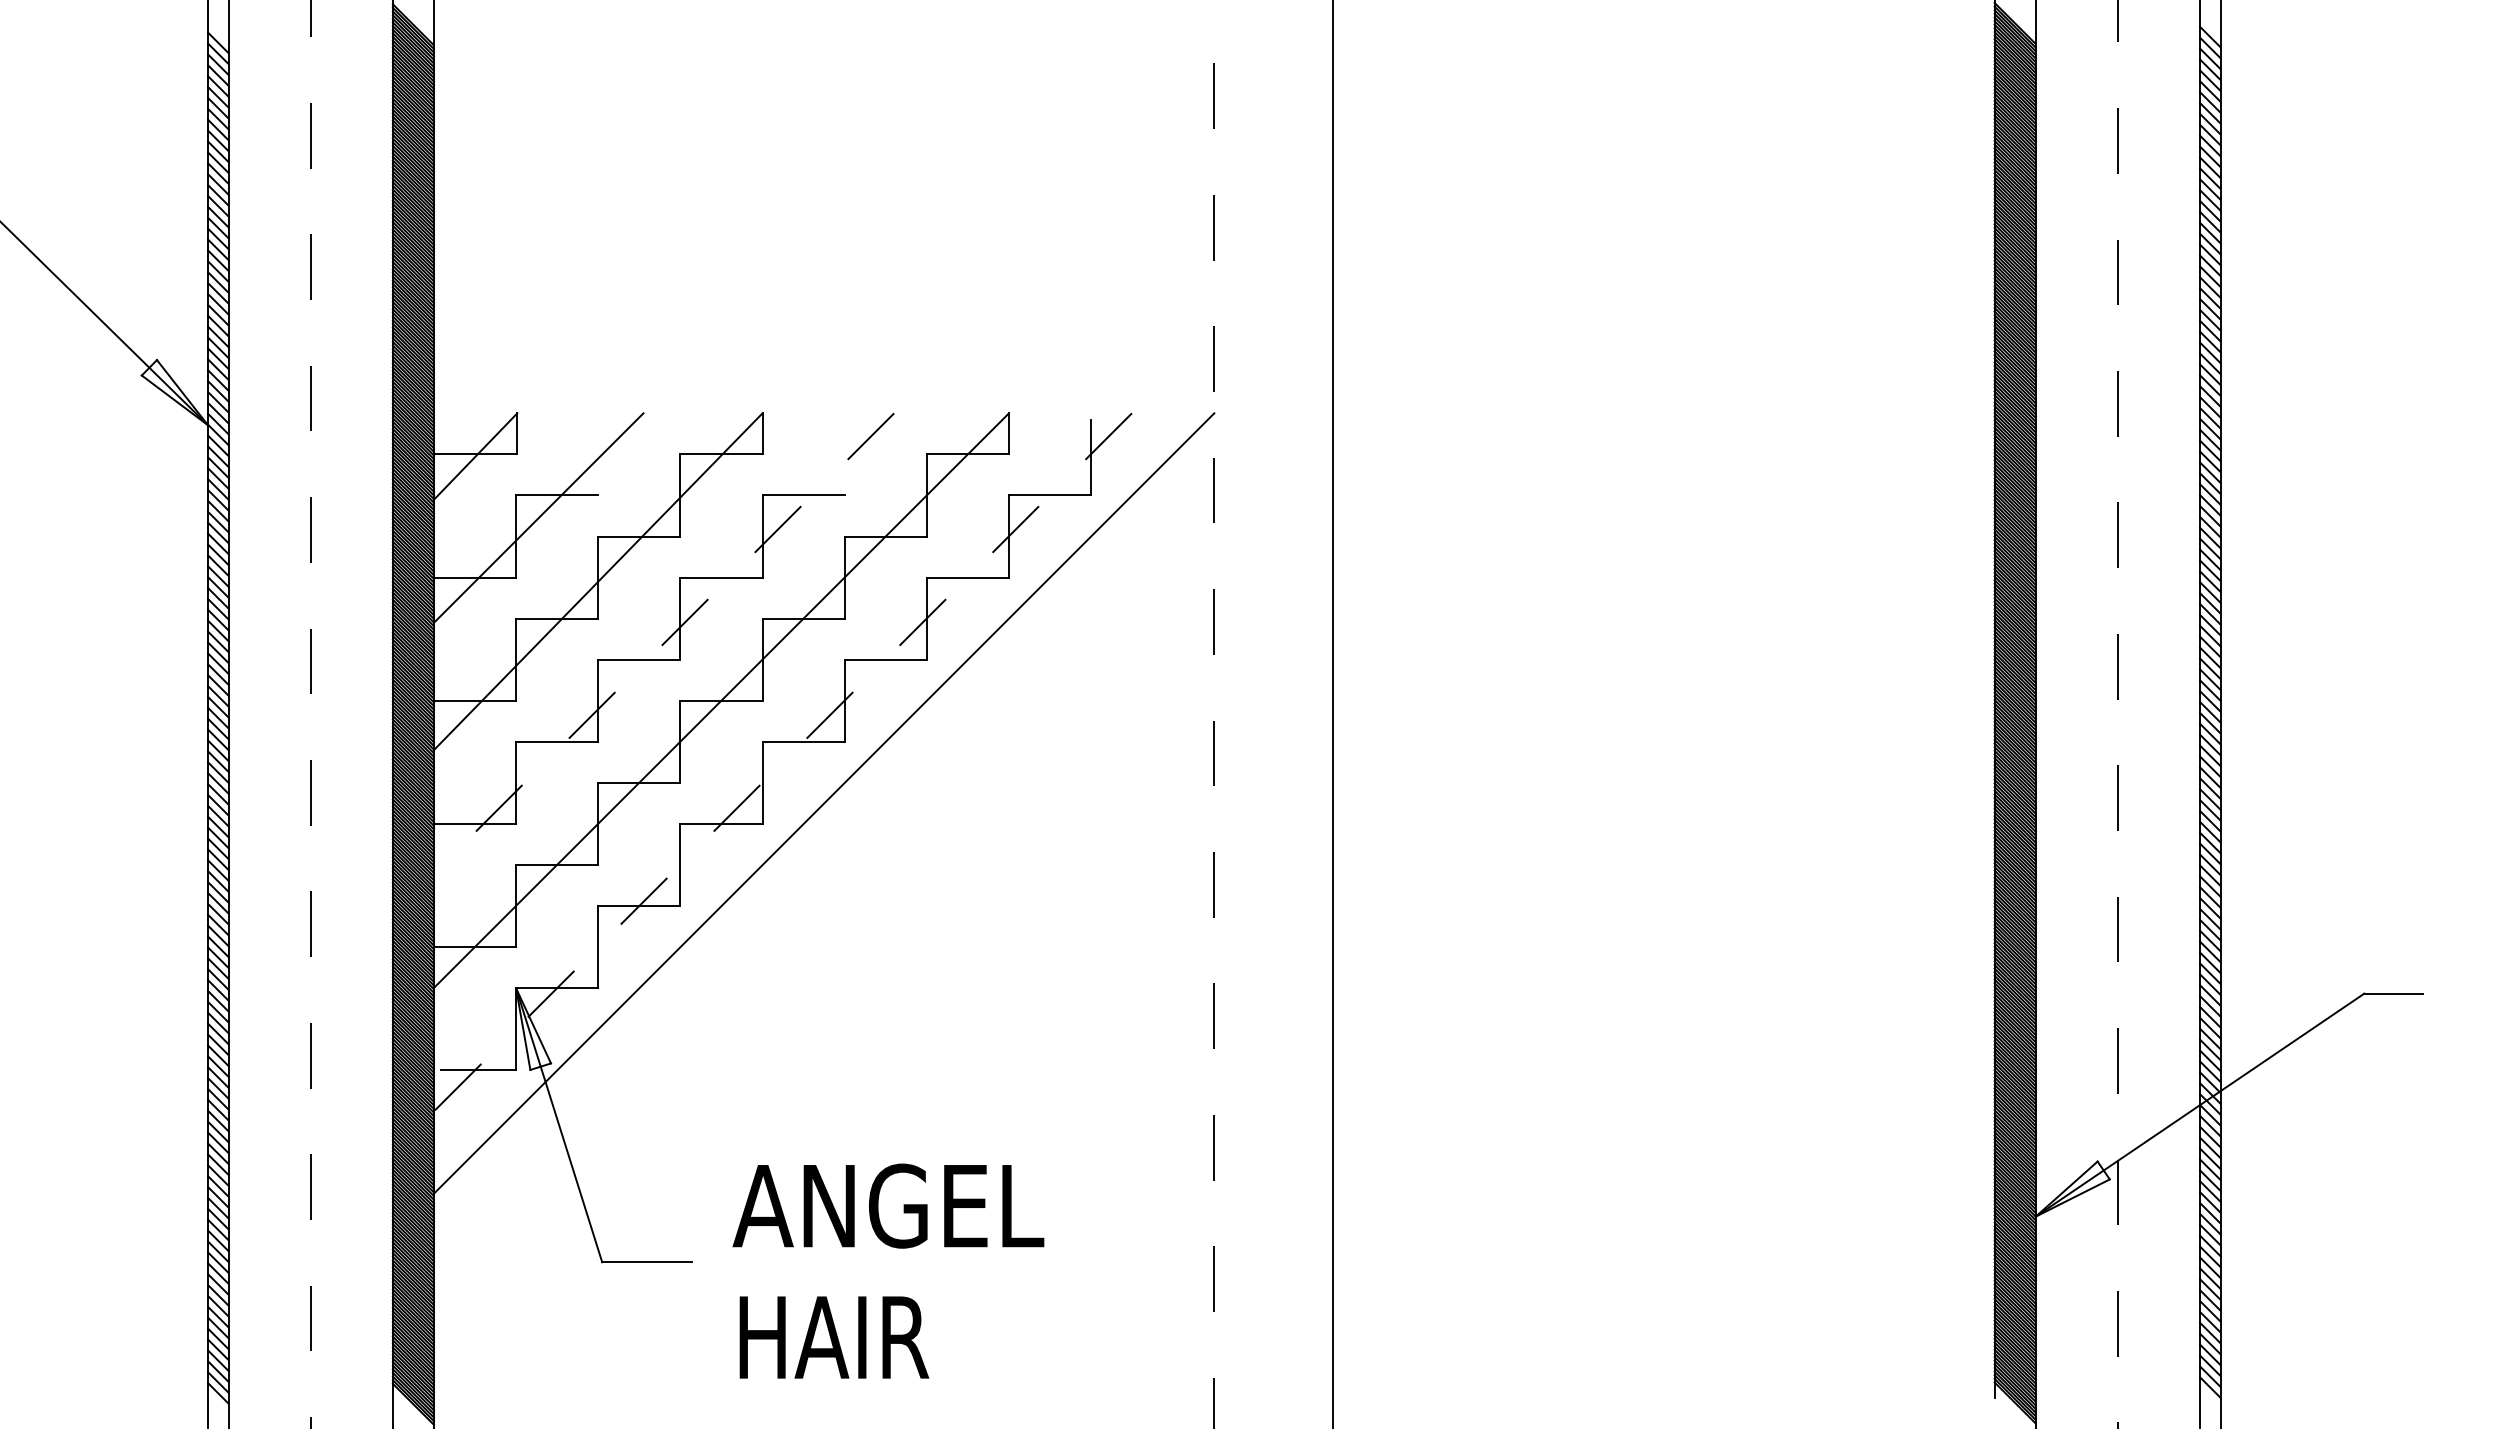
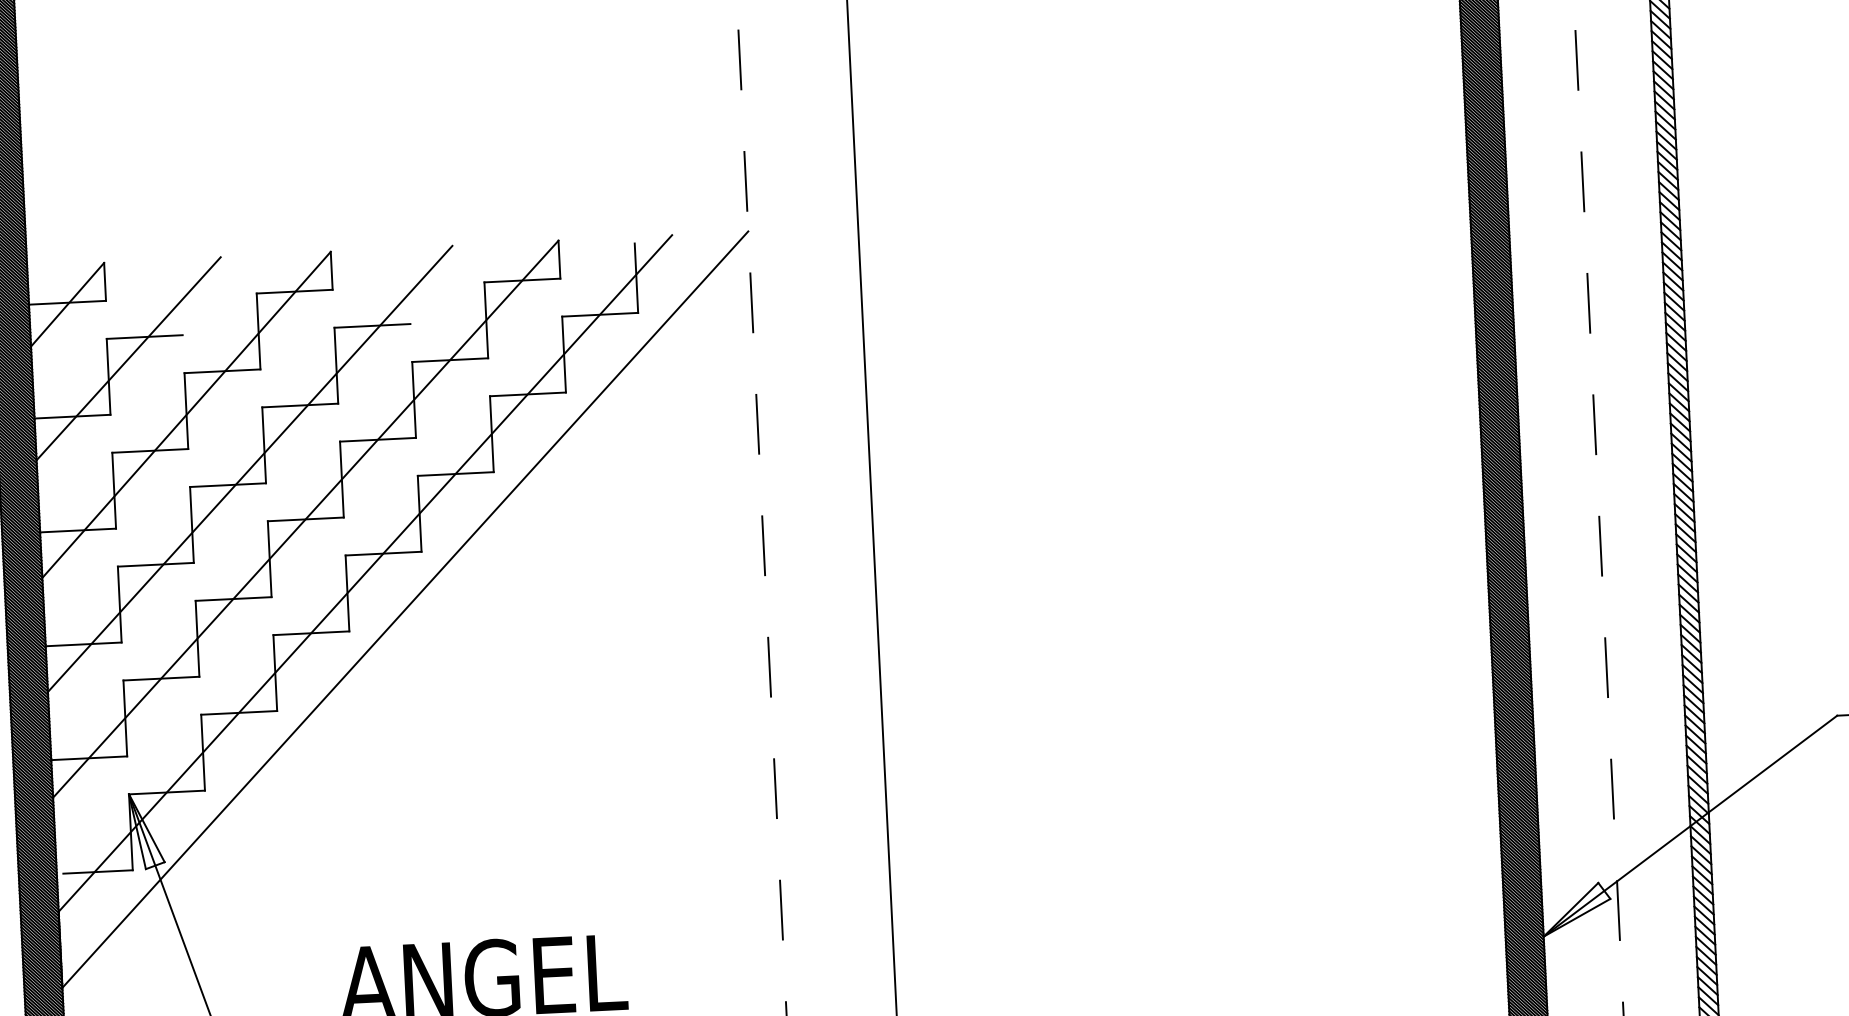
line: (663, 643) -> (249, 469), dashed -> solid
line: (782, 762) -> (364, 573), dashed -> solid

